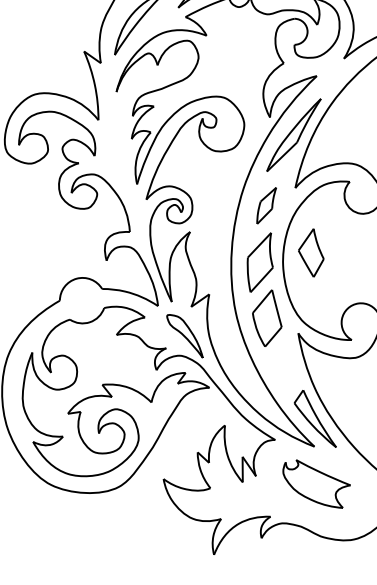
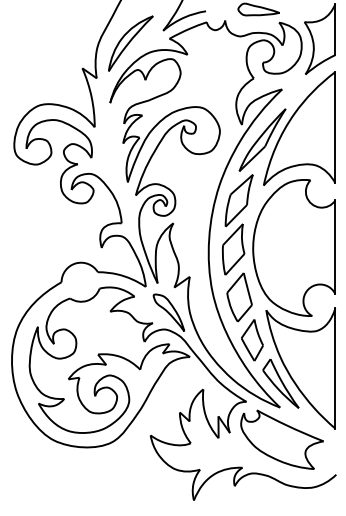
part: (265, 205) -> (238, 200), size x1.67
part: (311, 253) -> (252, 340), moved
part: (316, 483) -> (281, 439), size x1.43

